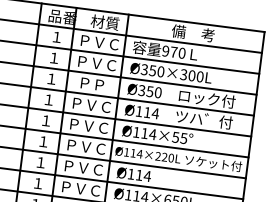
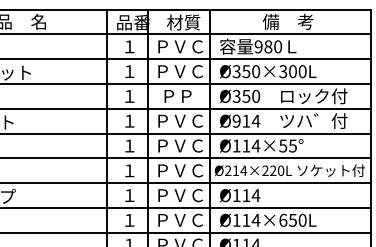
text: (174, 51) -> (268, 46), 970 -> 980
text: (139, 110) -> (236, 120), Ø114 -> Ø914
text: (127, 152) -> (228, 170), Ø114×220L -> Ø214×220L

